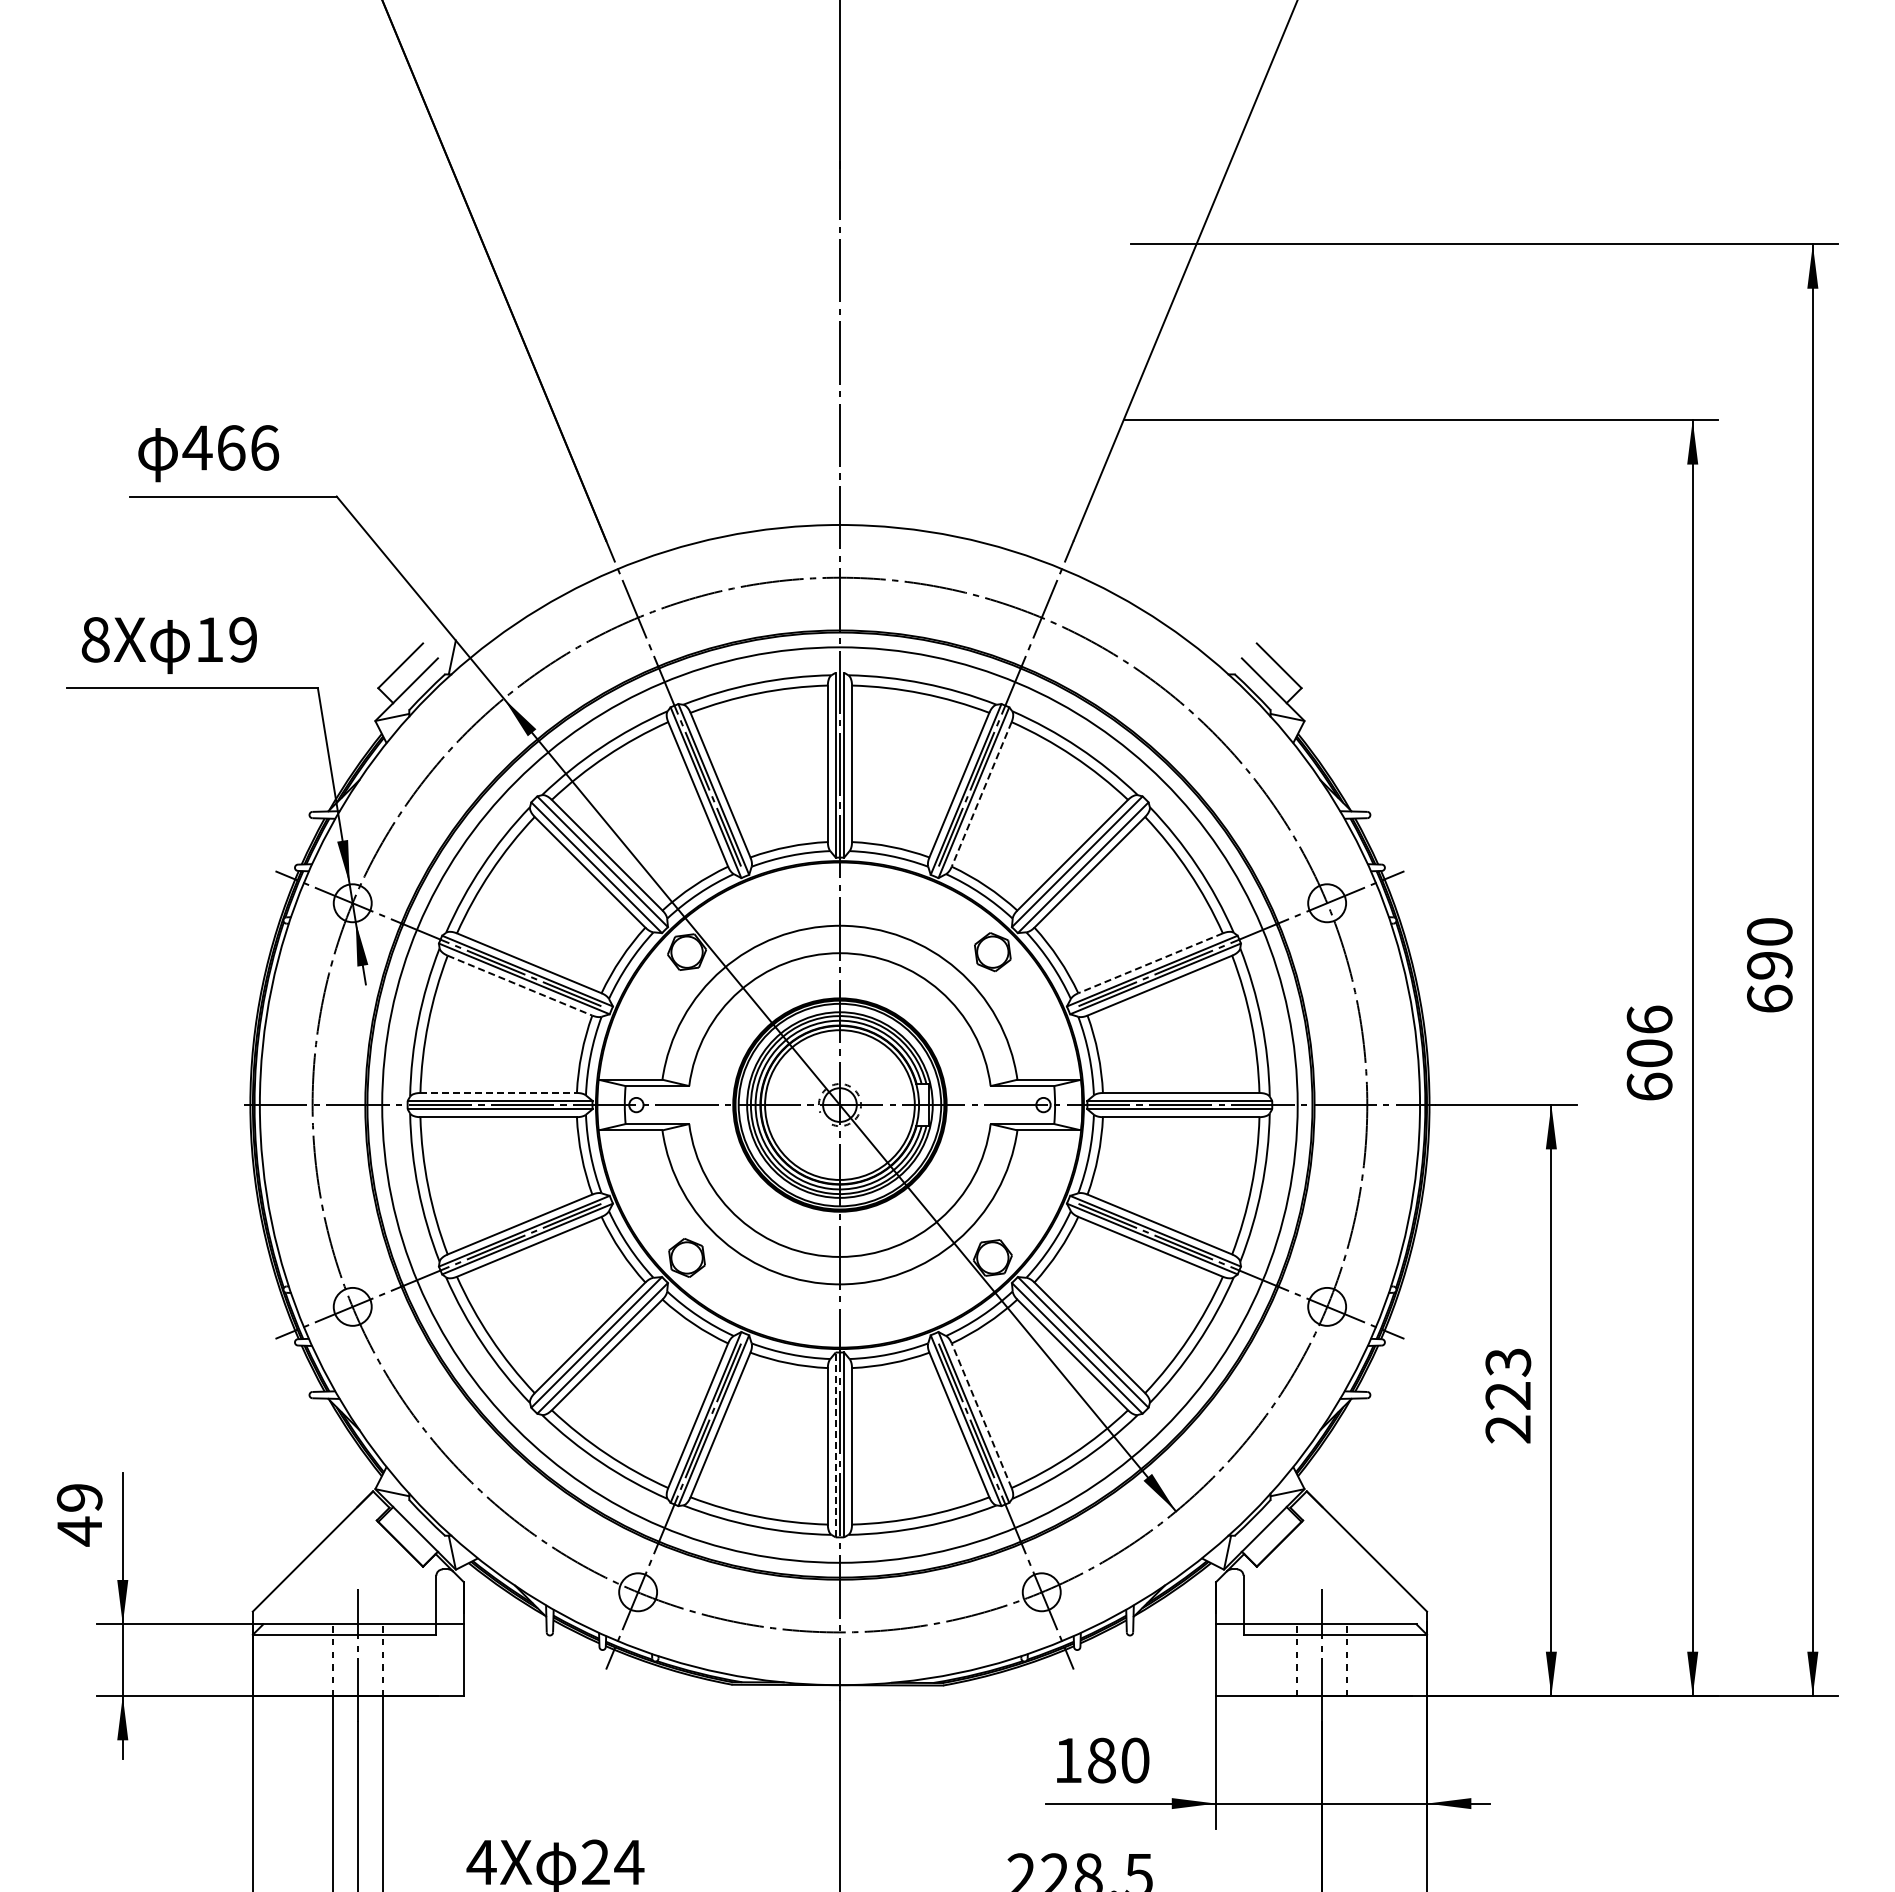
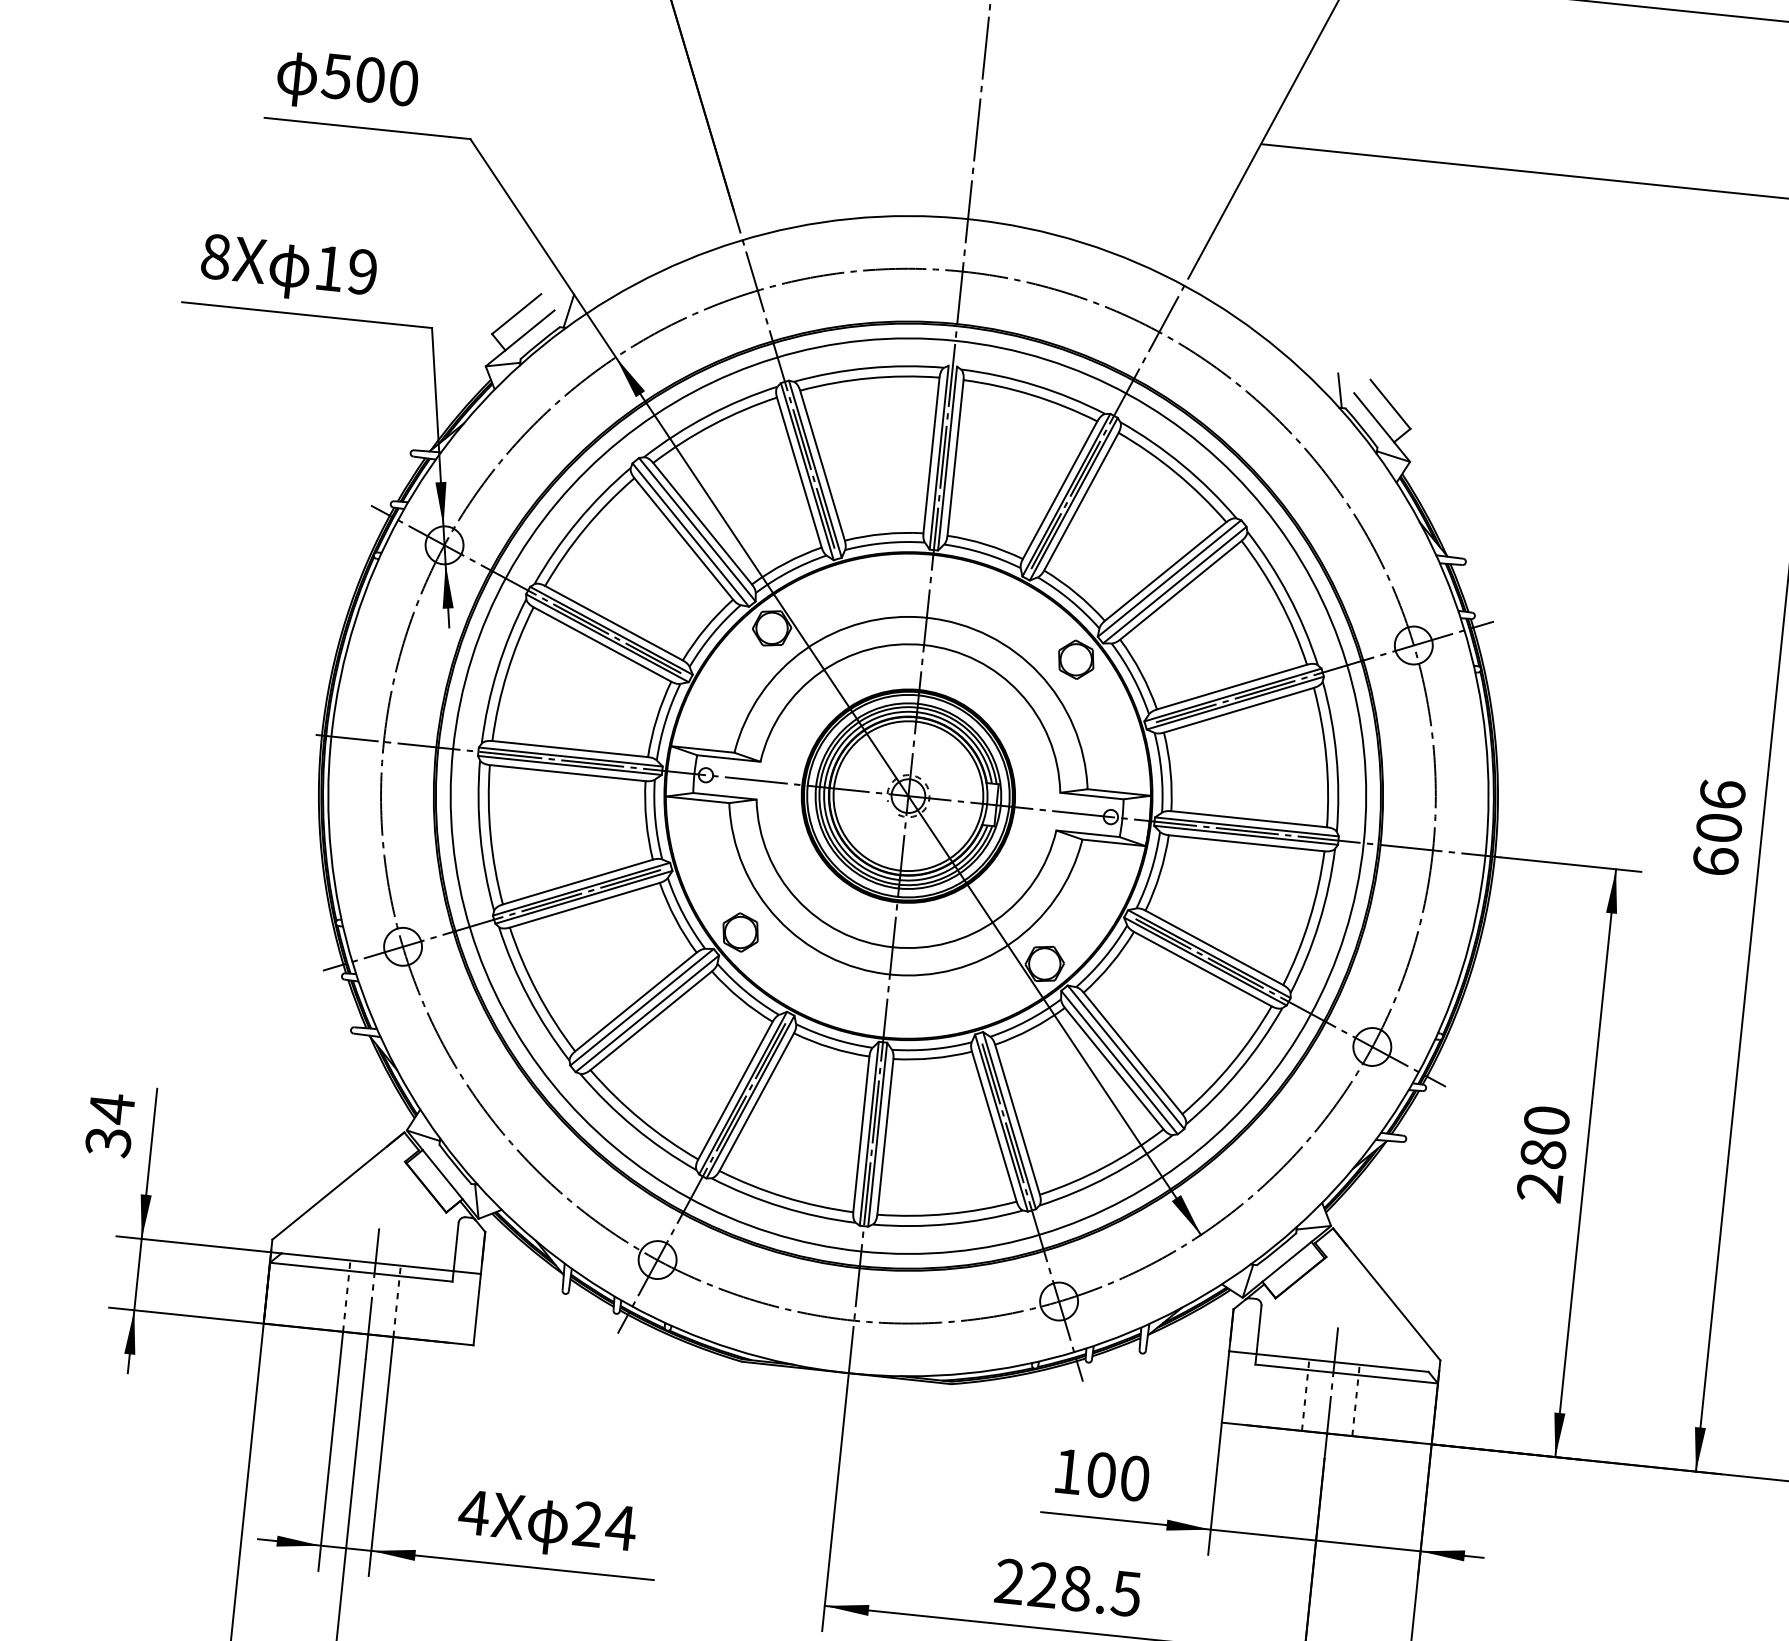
text: (230, 447) -> (369, 79), 466 -> 500
line: (1227, 657) -> (1339, 390), added
line: (981, 794) -> (1081, 501), dashed -> solid
line: (1150, 963) -> (1231, 687), dashed -> solid
line: (520, 985) -> (602, 644), dashed -> solid
line: (499, 1092) -> (571, 748), dashed -> solid
text: (1508, 1378) -> (1545, 1136), 223 -> 280
line: (981, 1415) -> (1017, 1119), dashed -> solid
line: (835, 1444) -> (869, 1133), dashed -> solid
text: (79, 1514) -> (109, 1125), 49 -> 34
text: (1101, 1760) -> (1101, 1475), 180 -> 100

